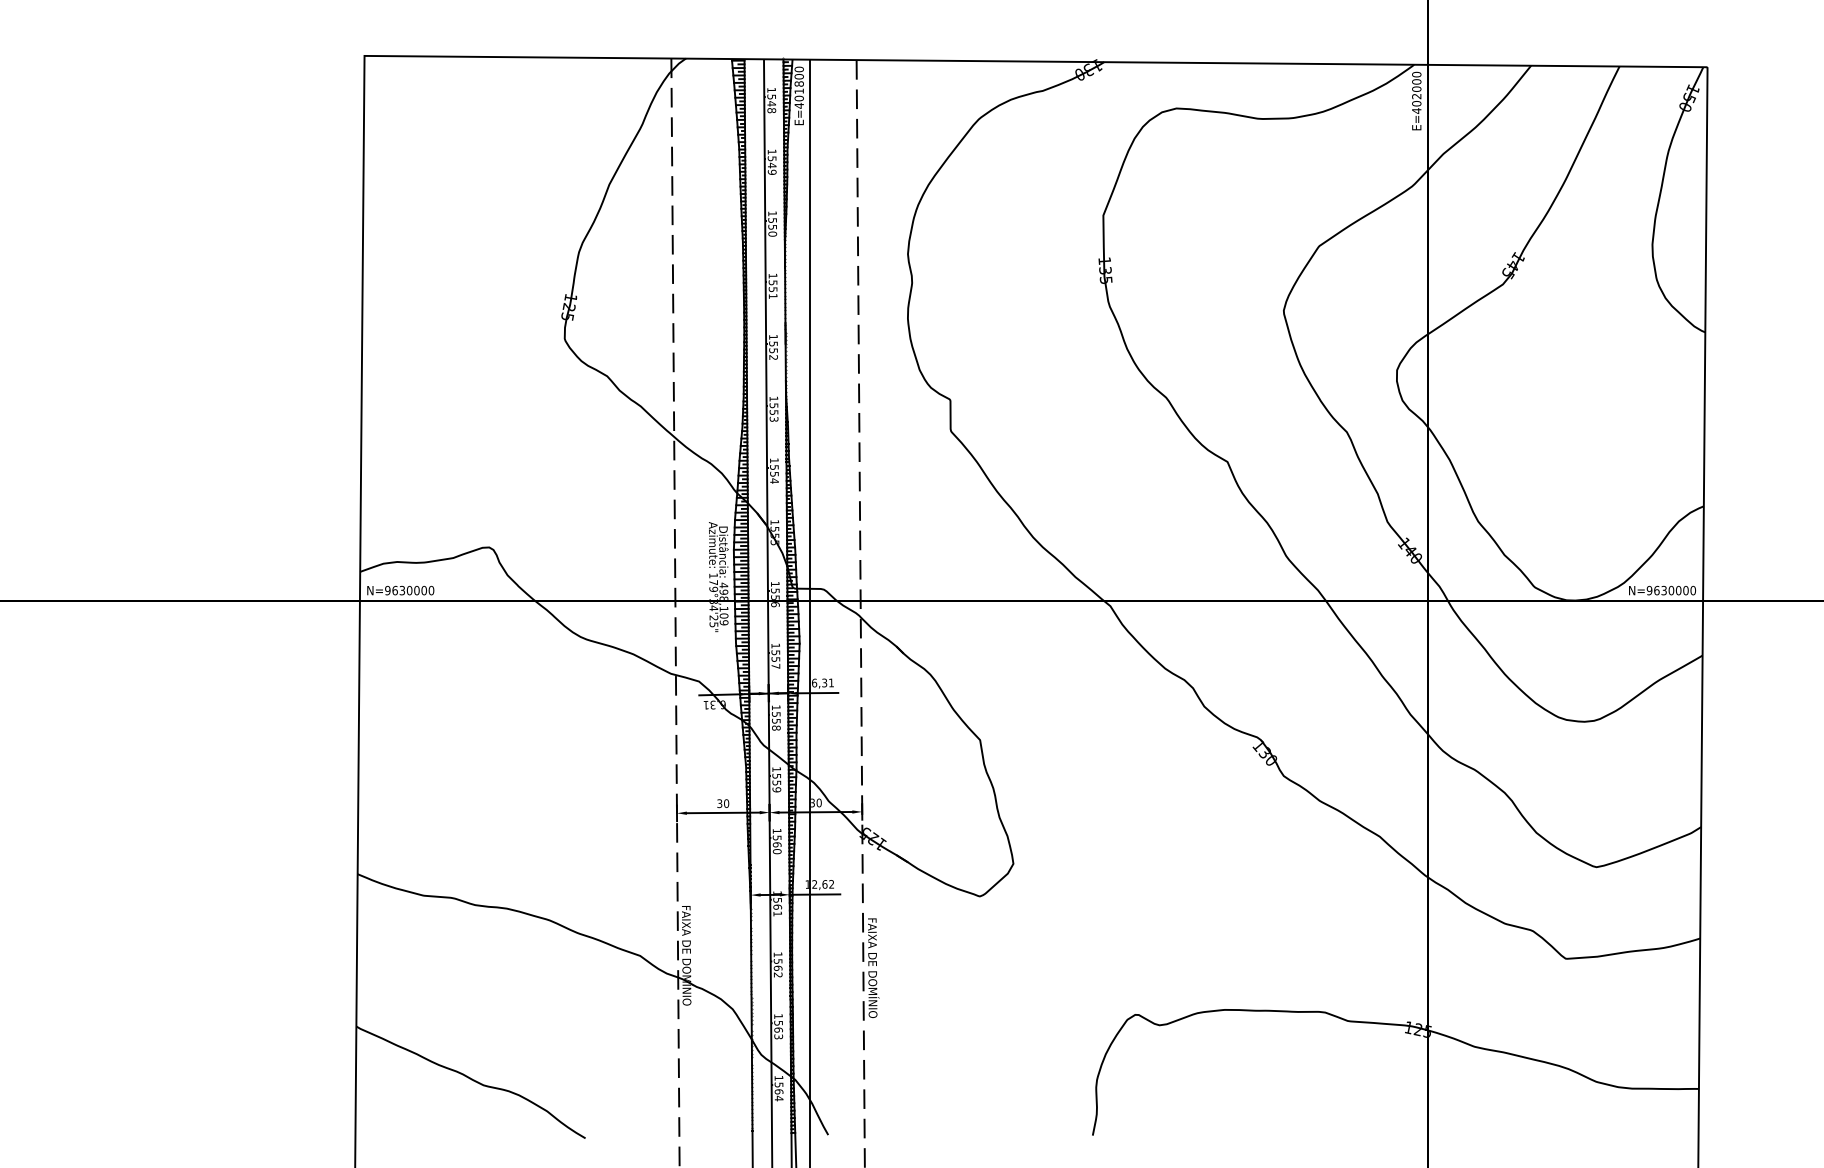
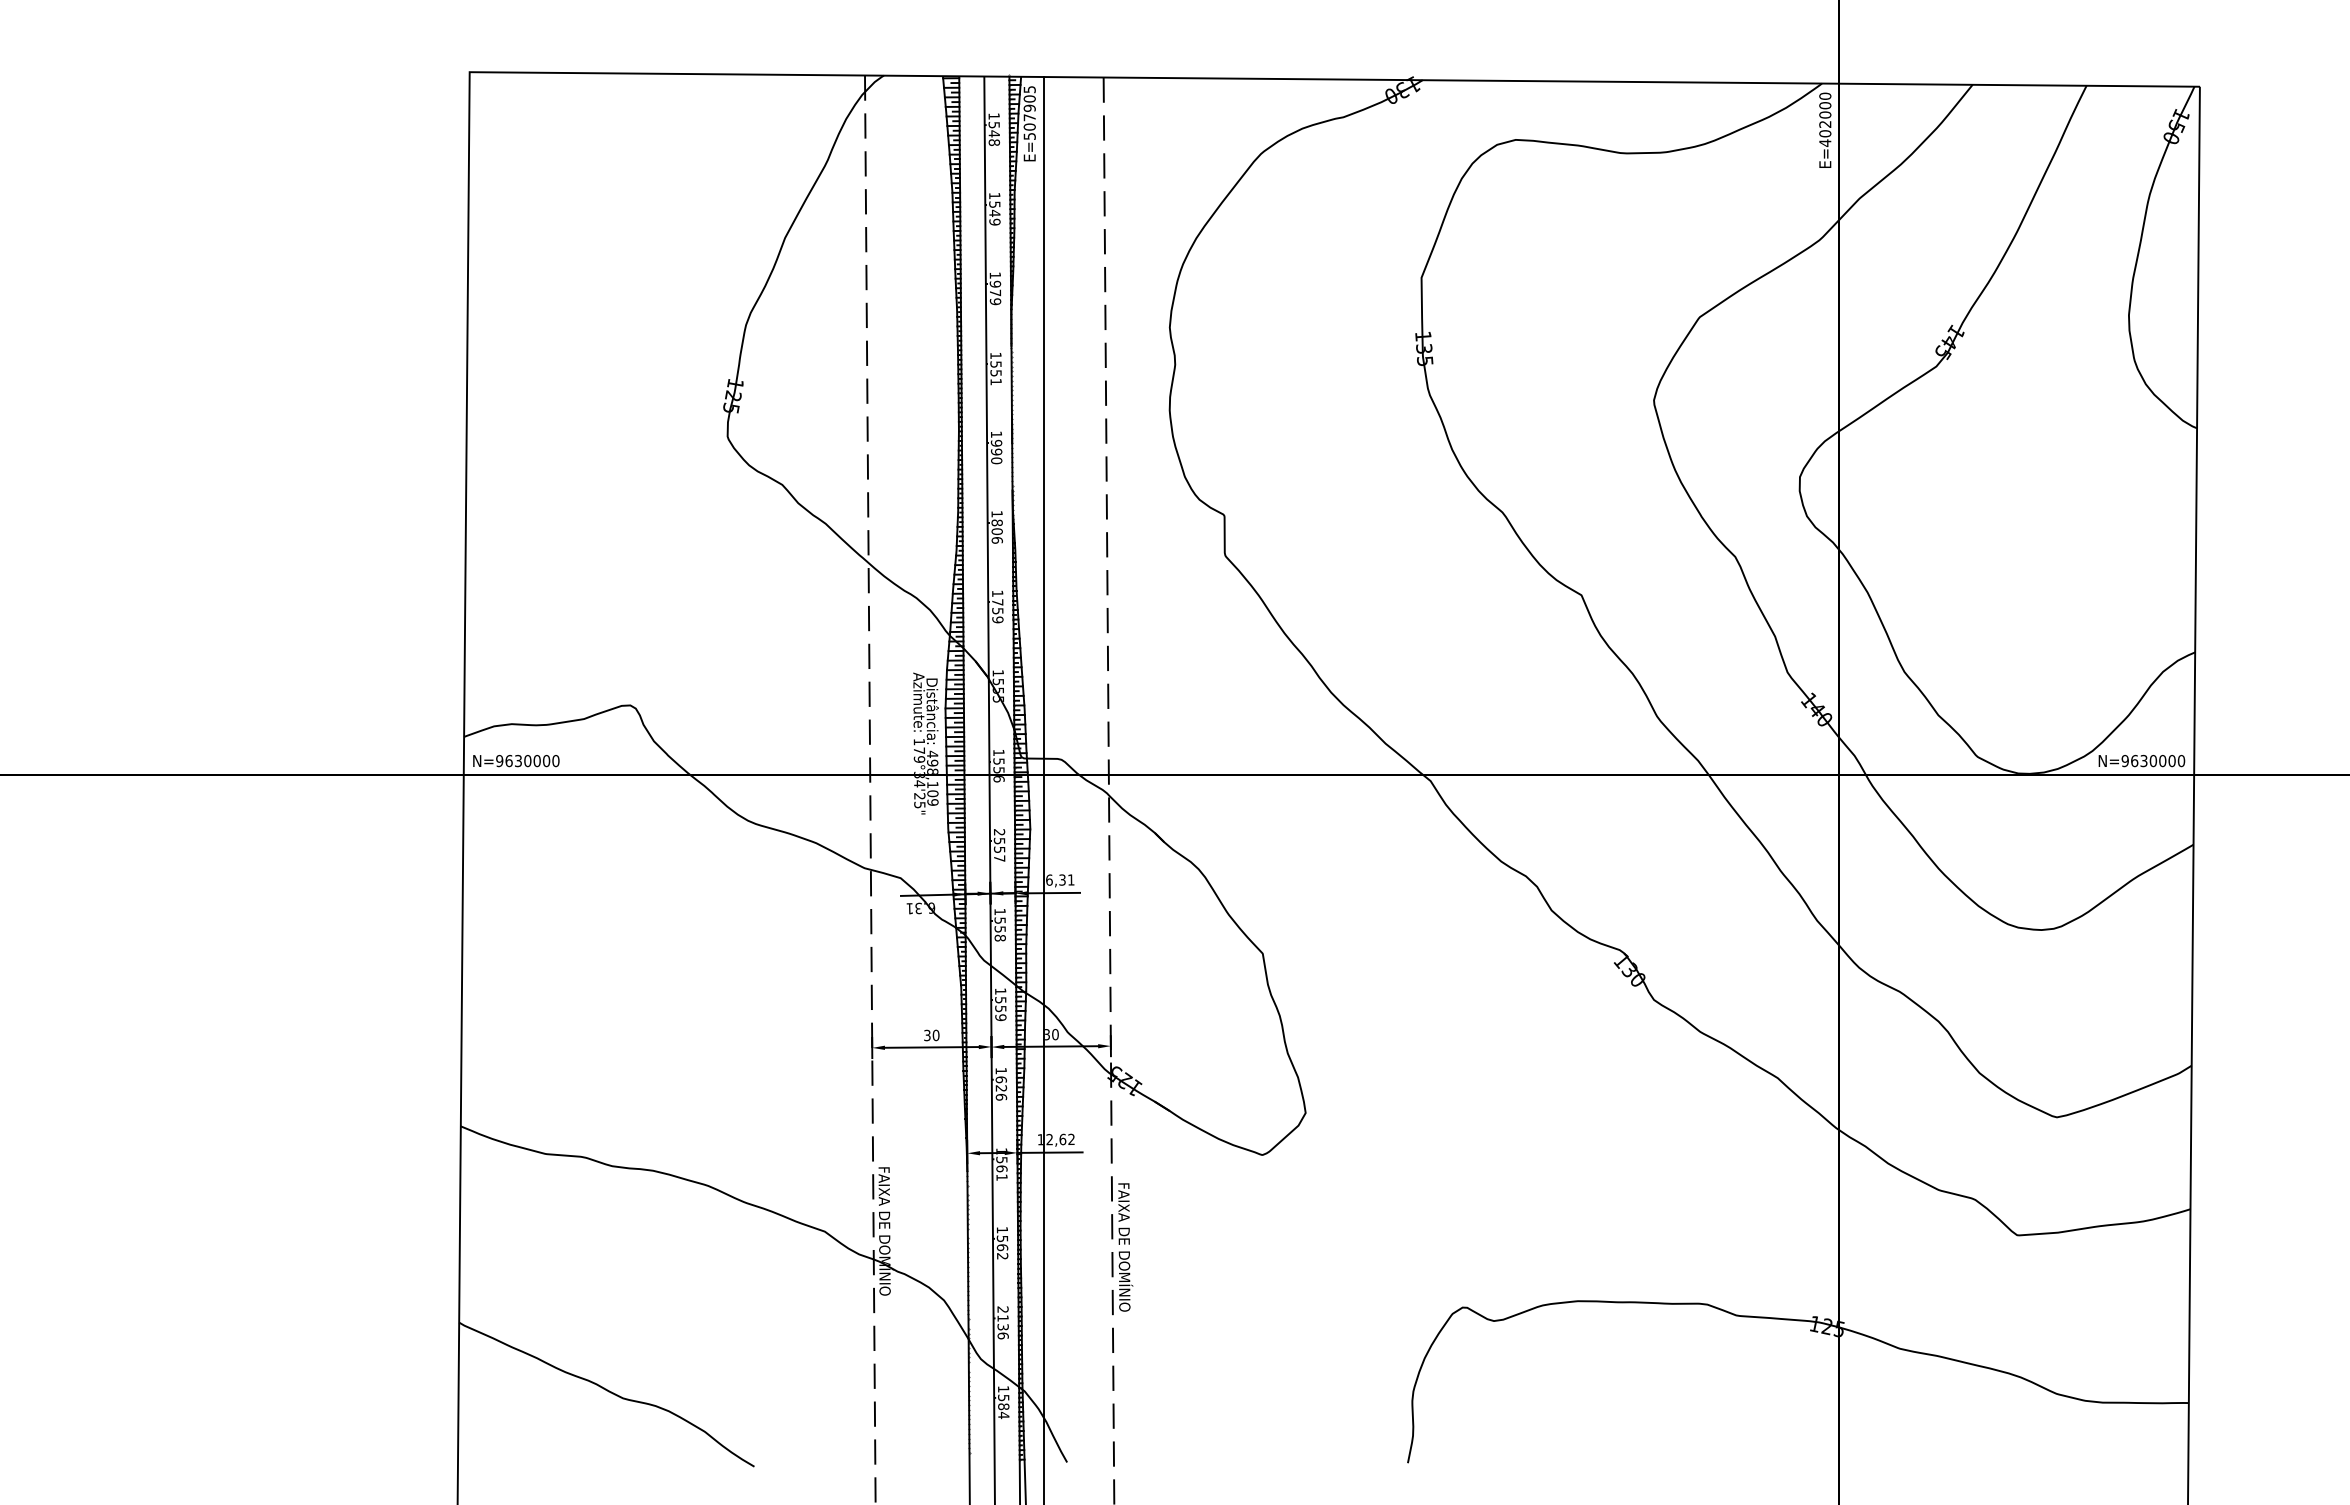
text: (799, 88) -> (1029, 113), E=401800 -> E=507905
text: (772, 226) -> (995, 292), 1550 -> 1979
text: (773, 350) -> (996, 451), 1552 -> 1990
text: (773, 412) -> (996, 531), 1553 -> 1806
text: (774, 474) -> (997, 611), 1554 -> 1759
text: (775, 646) -> (999, 832), 1557 -> 2557
text: (777, 844) -> (1001, 1088), 1560 -> 1626
text: (778, 1026) -> (1002, 1322), 1563 -> 2136
text: (778, 1091) -> (1003, 1406), 1564 -> 1584

